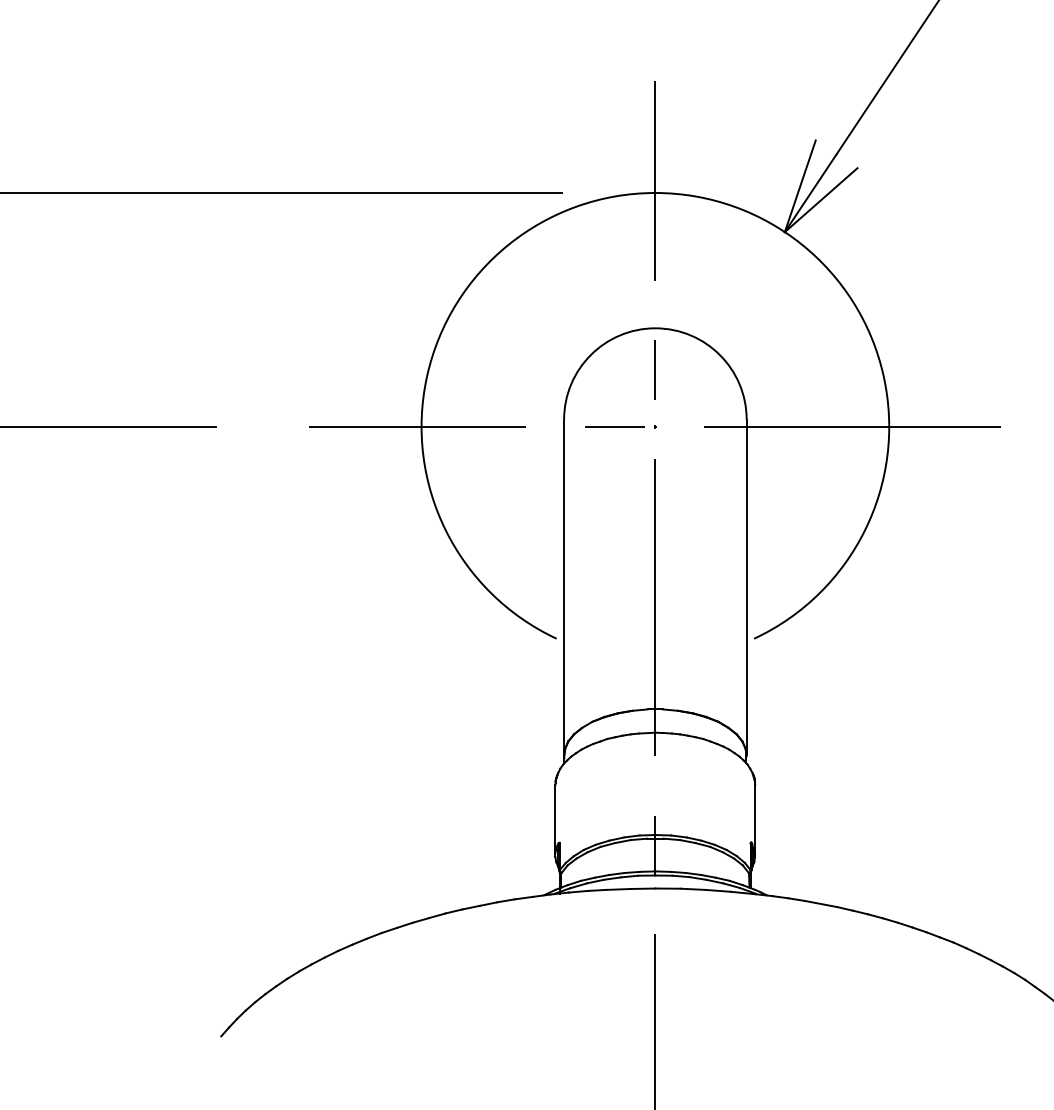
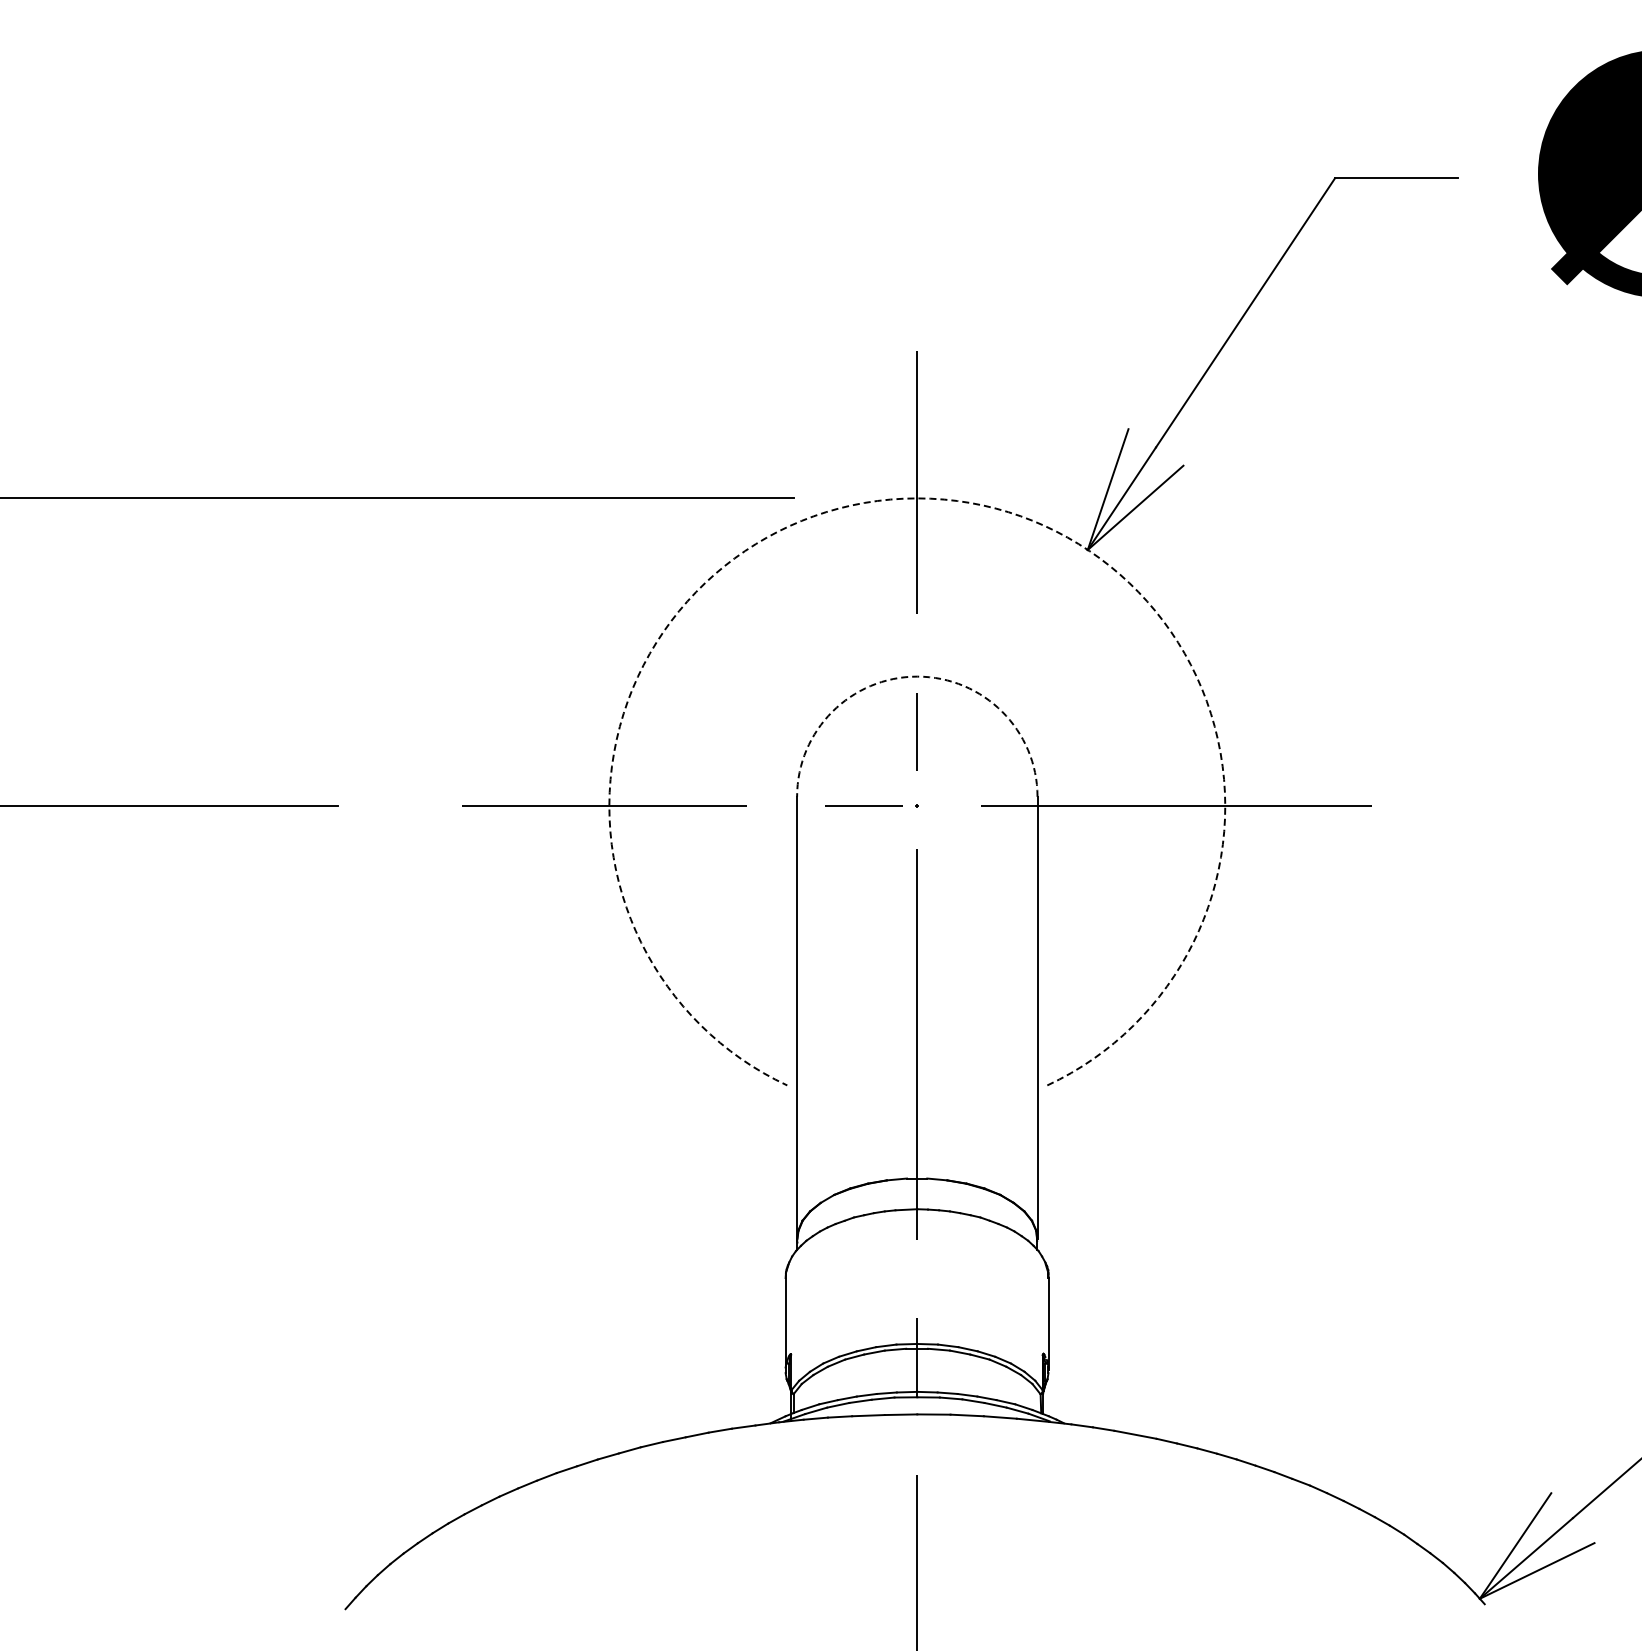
arc: (655, 193) -> (917, 498), solid -> dashed
arc: (655, 328) -> (917, 676), solid -> dashed

